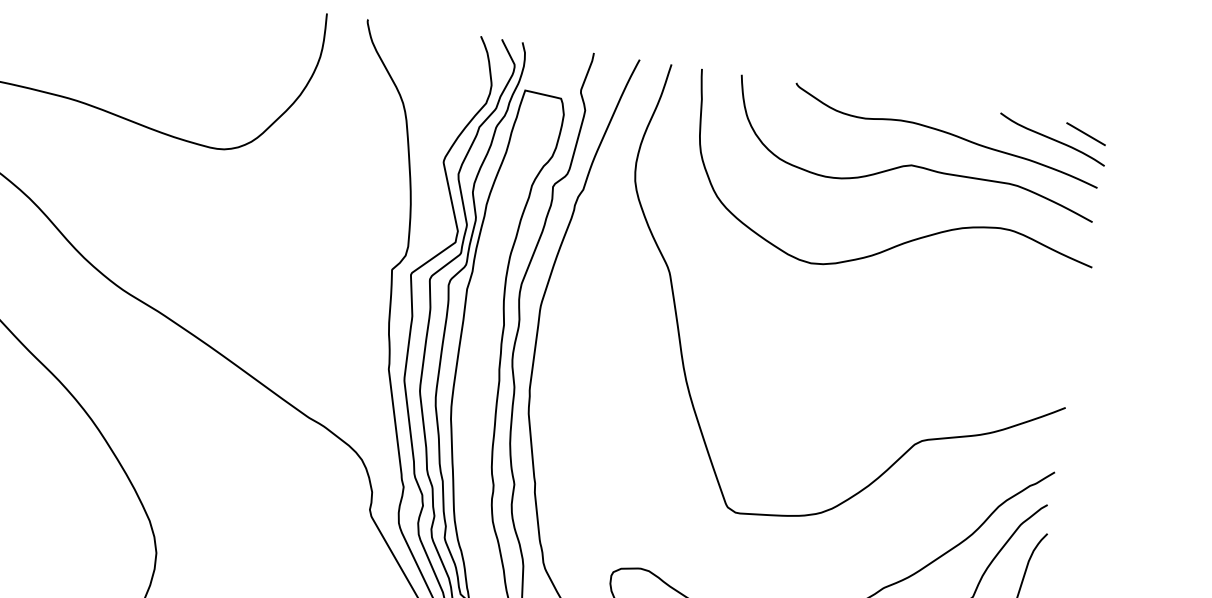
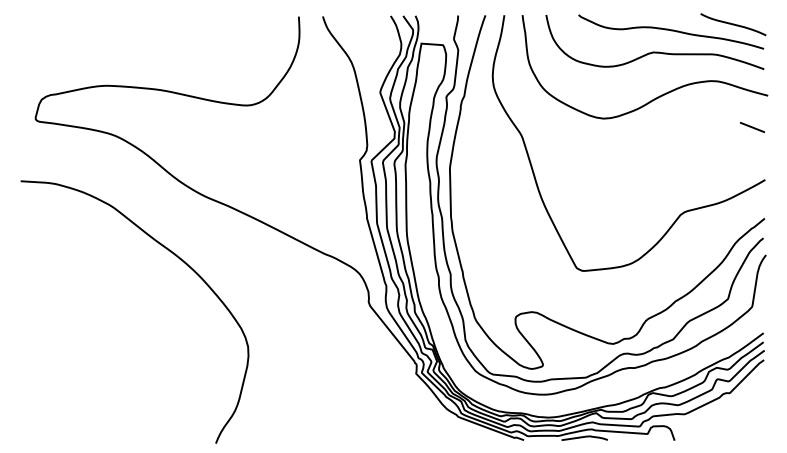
line: (1086, 134) -> (752, 127), moved

